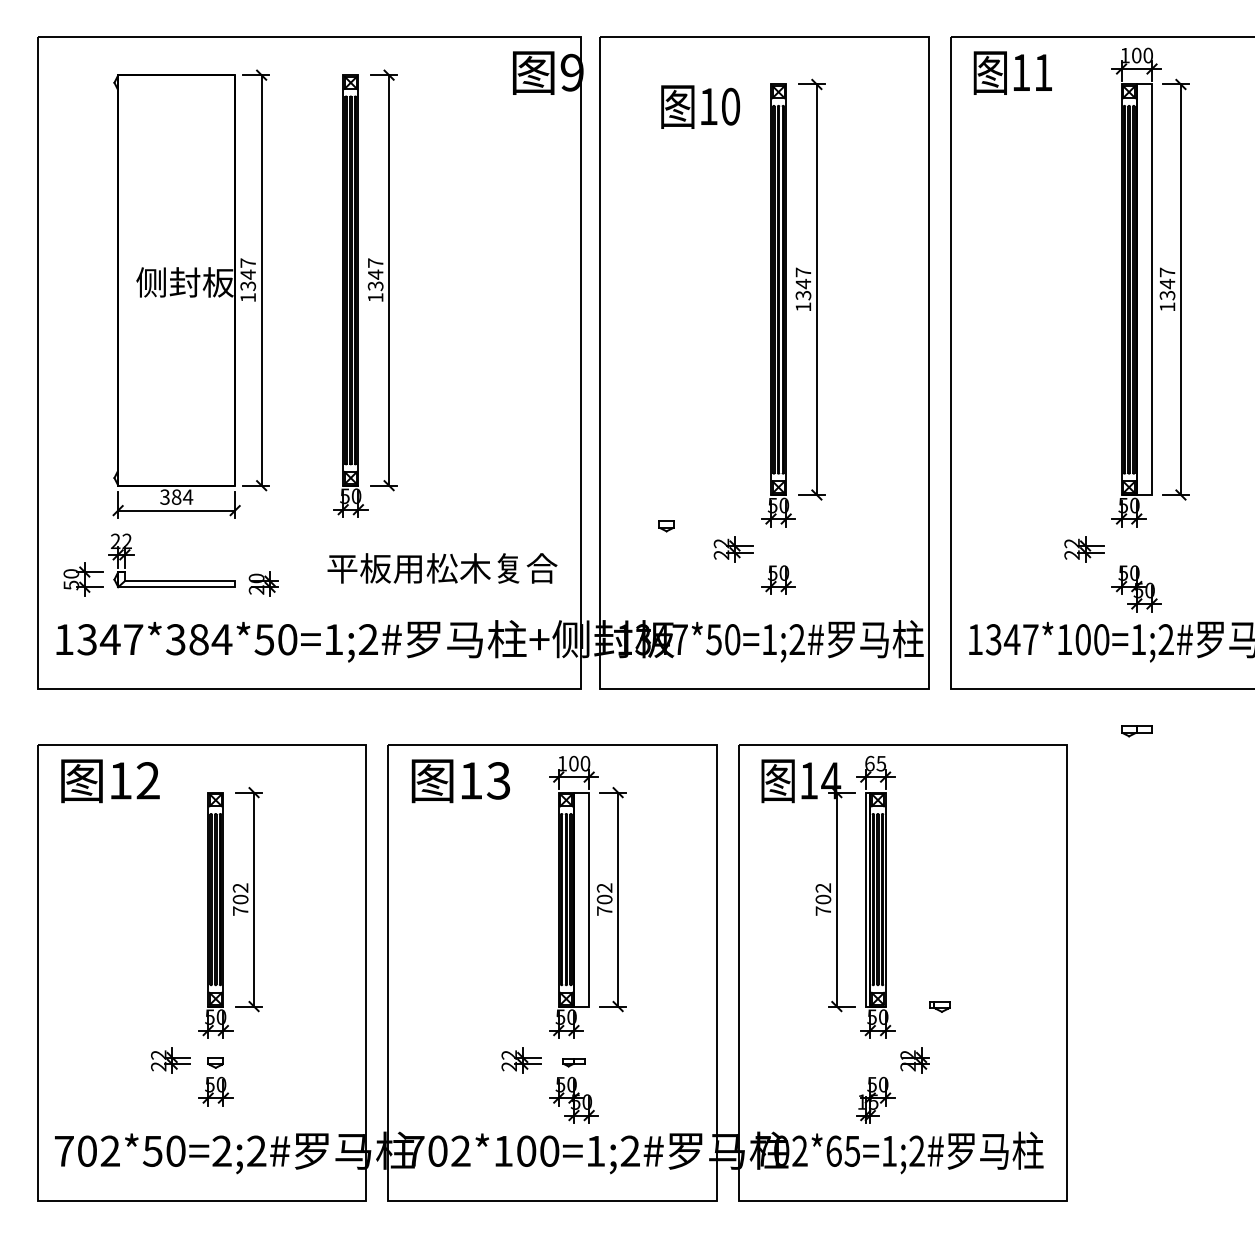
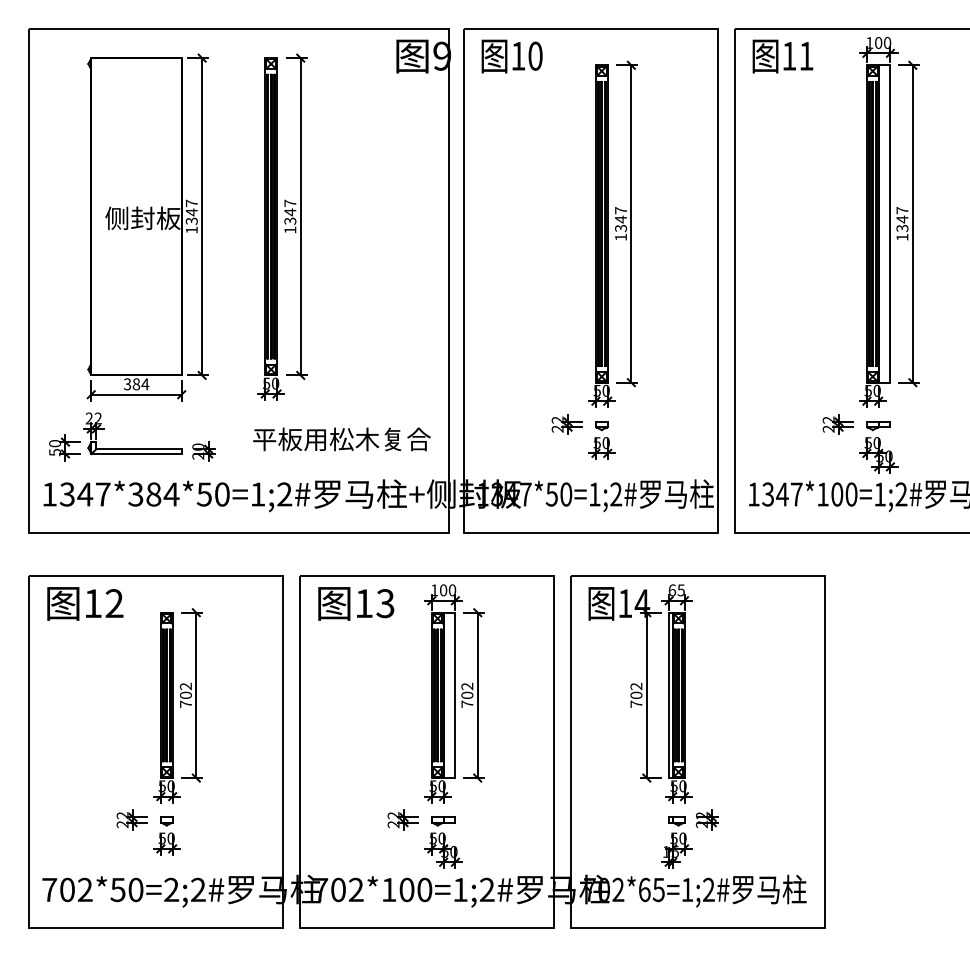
text: (700, 106) -> (512, 56), moved
part: (666, 526) -> (601, 426), moved
part: (1136, 731) -> (878, 426), moved
part: (939, 1006) -> (676, 821), moved
part: (573, 1062) -> (443, 821), size x1.43

